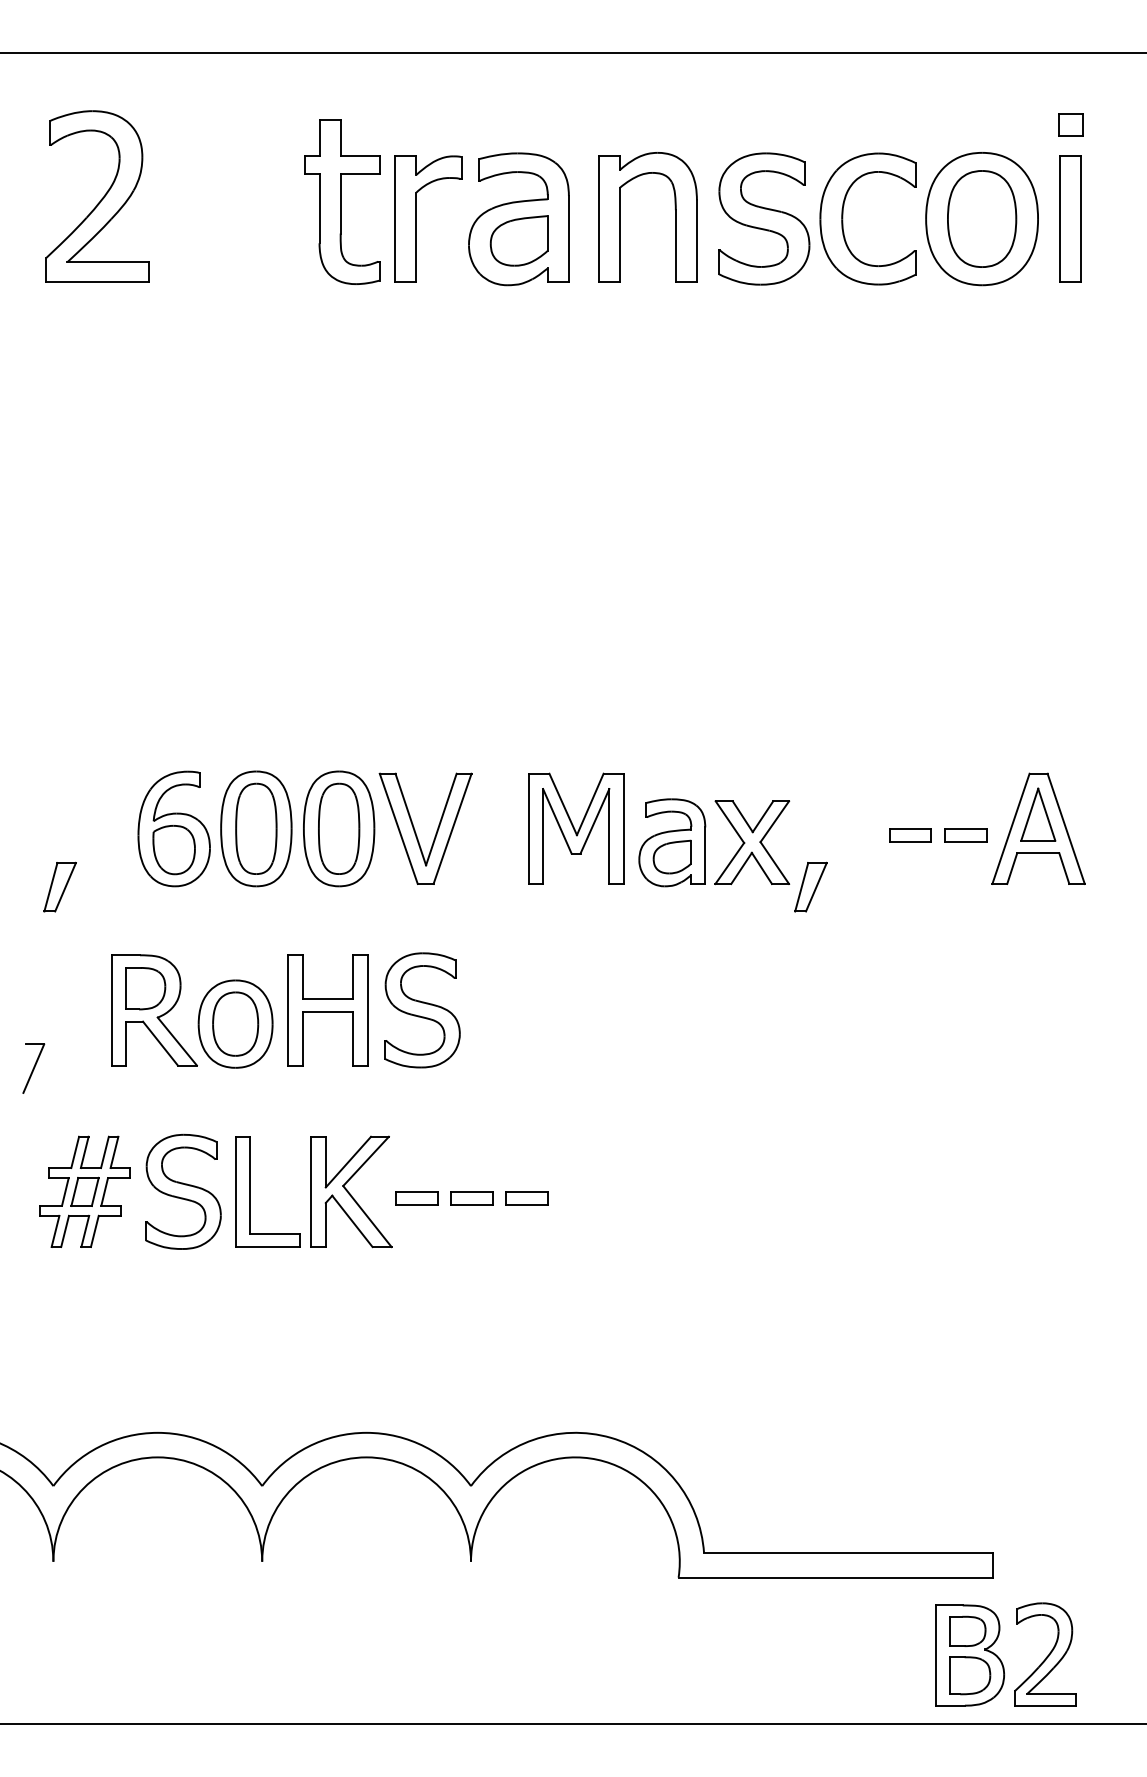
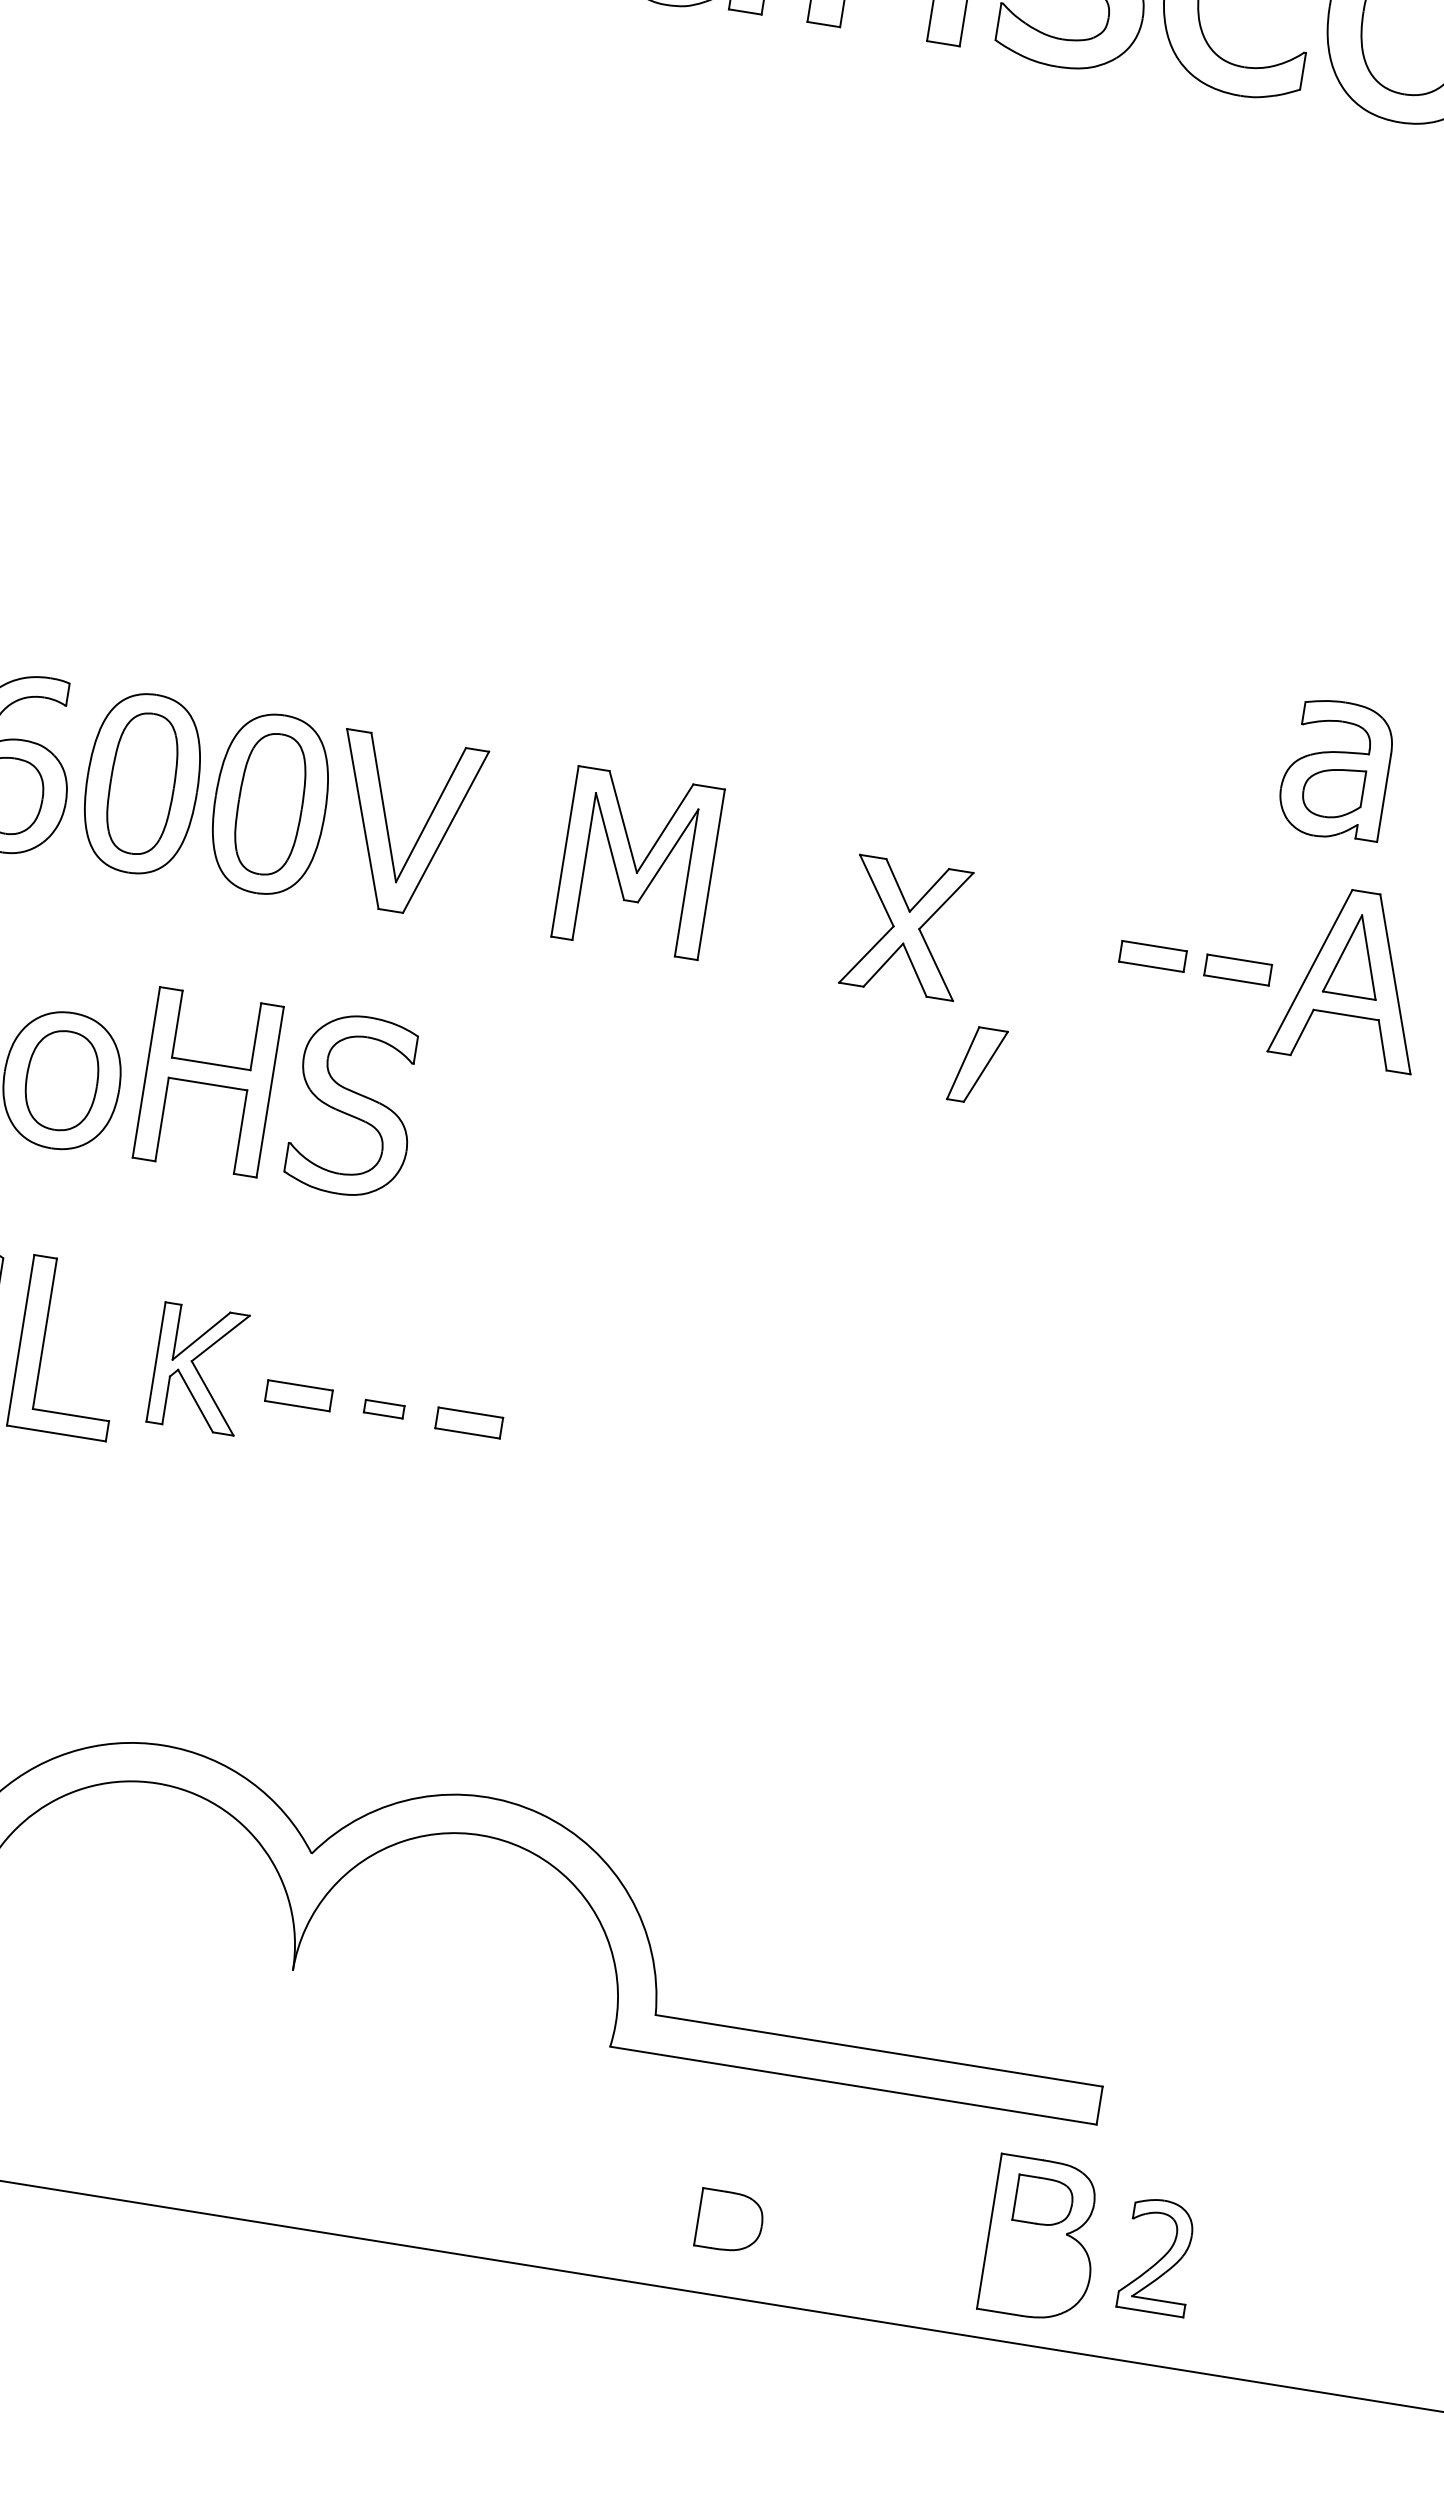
part: (672, 842) -> (1336, 769), moved
part: (810, 886) -> (976, 1064), moved
part: (351, 1191) -> (199, 1368), size x0.7
part: (471, 1198) -> (383, 1408), size x0.6
part: (1045, 1654) -> (1158, 2256), size x0.7
part: (970, 1675) -> (731, 2221), moved

